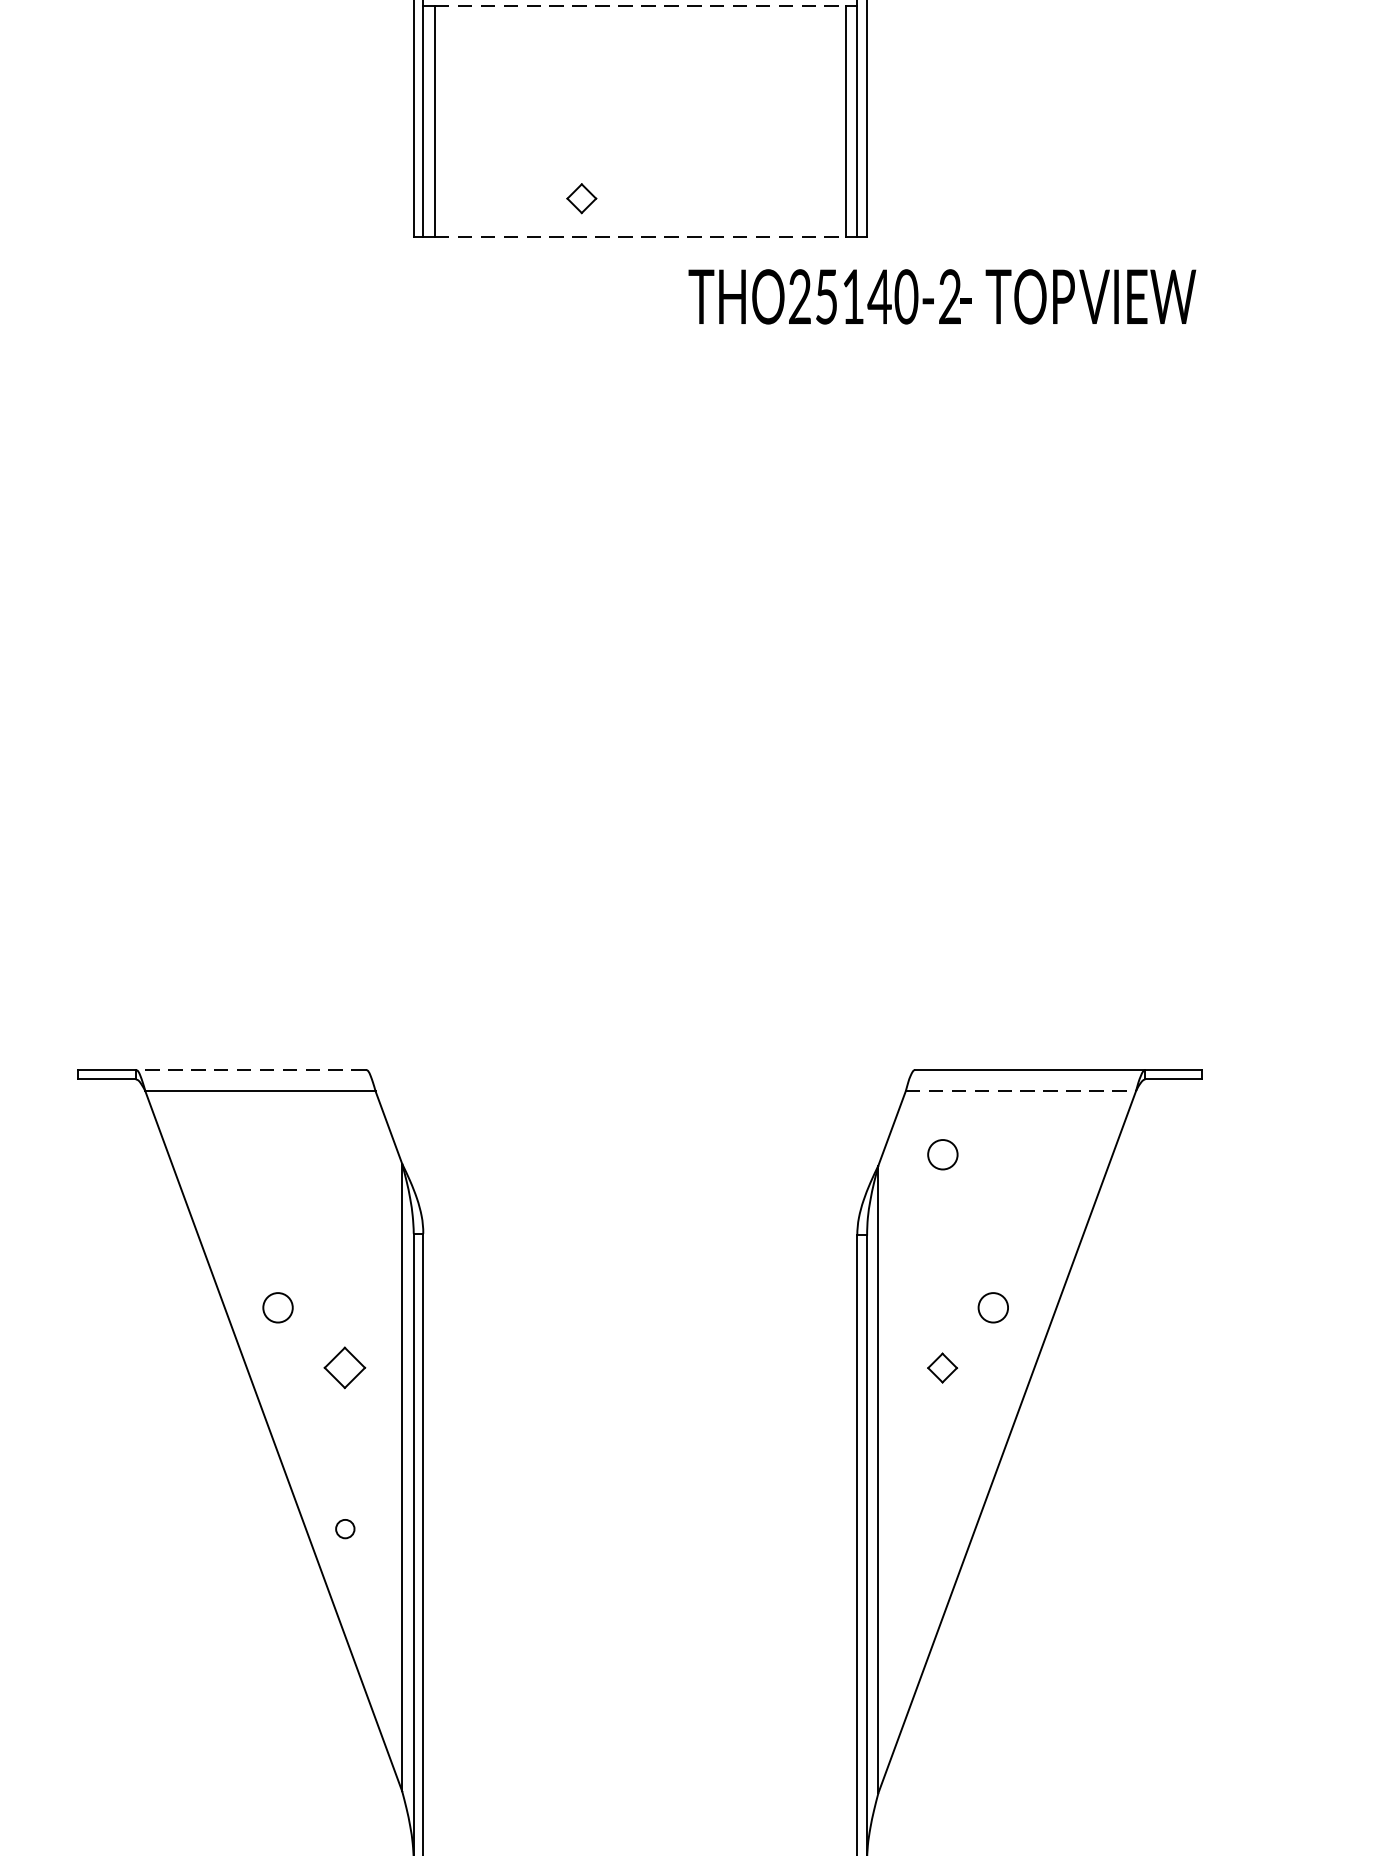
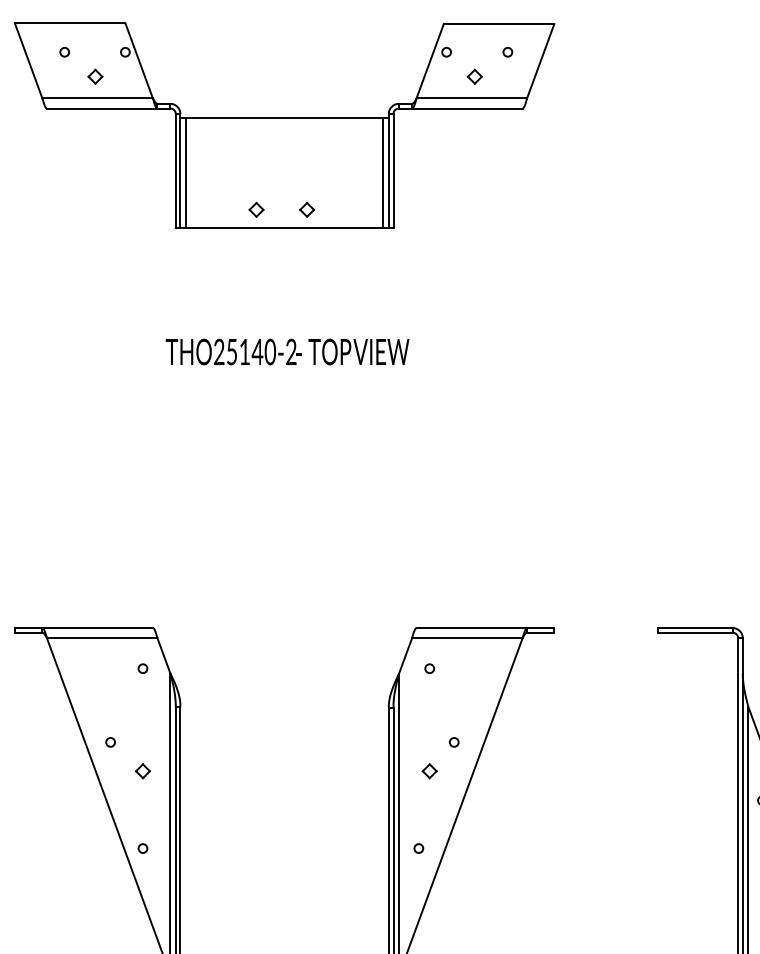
line: (640, 6) -> (284, 117), dashed -> solid
part: (687, 197) -> (307, 209), added
line: (640, 237) -> (284, 228), dashed -> solid
text: (942, 295) -> (287, 351), moved
line: (250, 1070) -> (97, 628), dashed -> solid
line: (1021, 1091) -> (467, 638), dashed -> solid
circle: (344, 1154) -> (142, 668), added
circle: (942, 1154) -> (429, 668), size x0.62
circle: (277, 1308) -> (110, 742), size x0.62
circle: (994, 1308) -> (454, 742), size x0.62
part: (346, 1368) -> (143, 771), size x0.71
circle: (919, 1528) -> (418, 848), added

